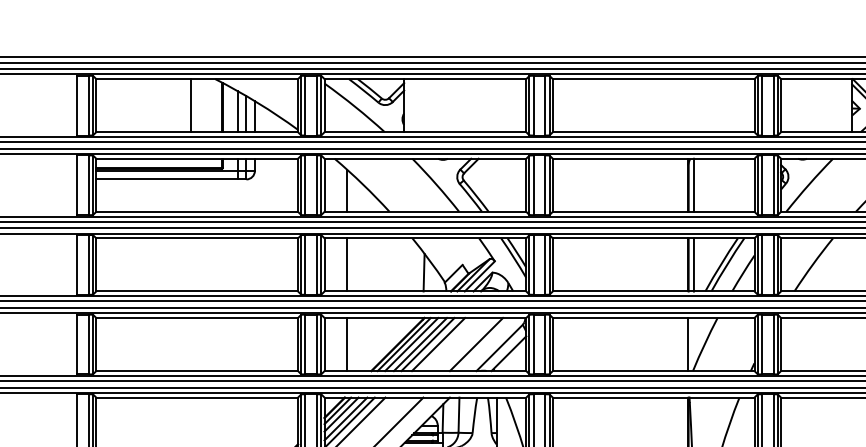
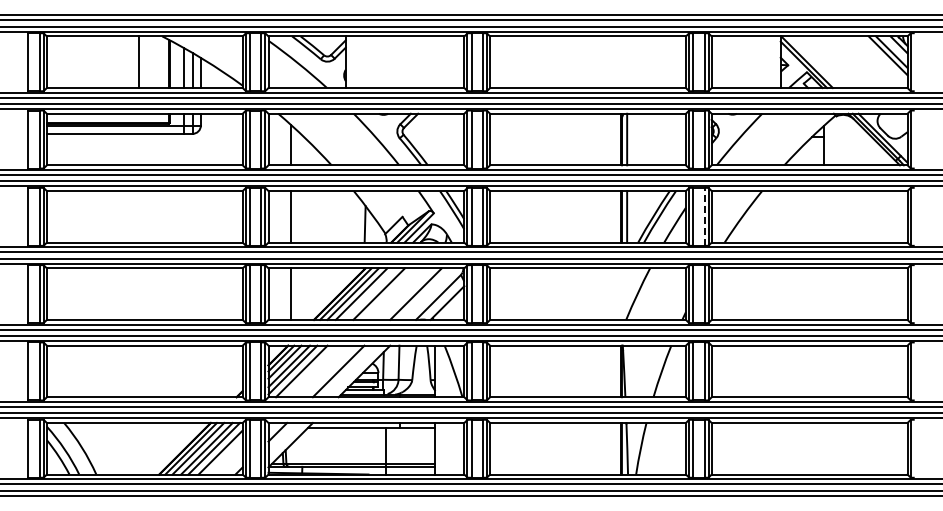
line: (773, 264) -> (704, 216), solid -> dashed
line: (427, 343) -> (368, 293), removed
line: (688, 343) -> (621, 293), removed

